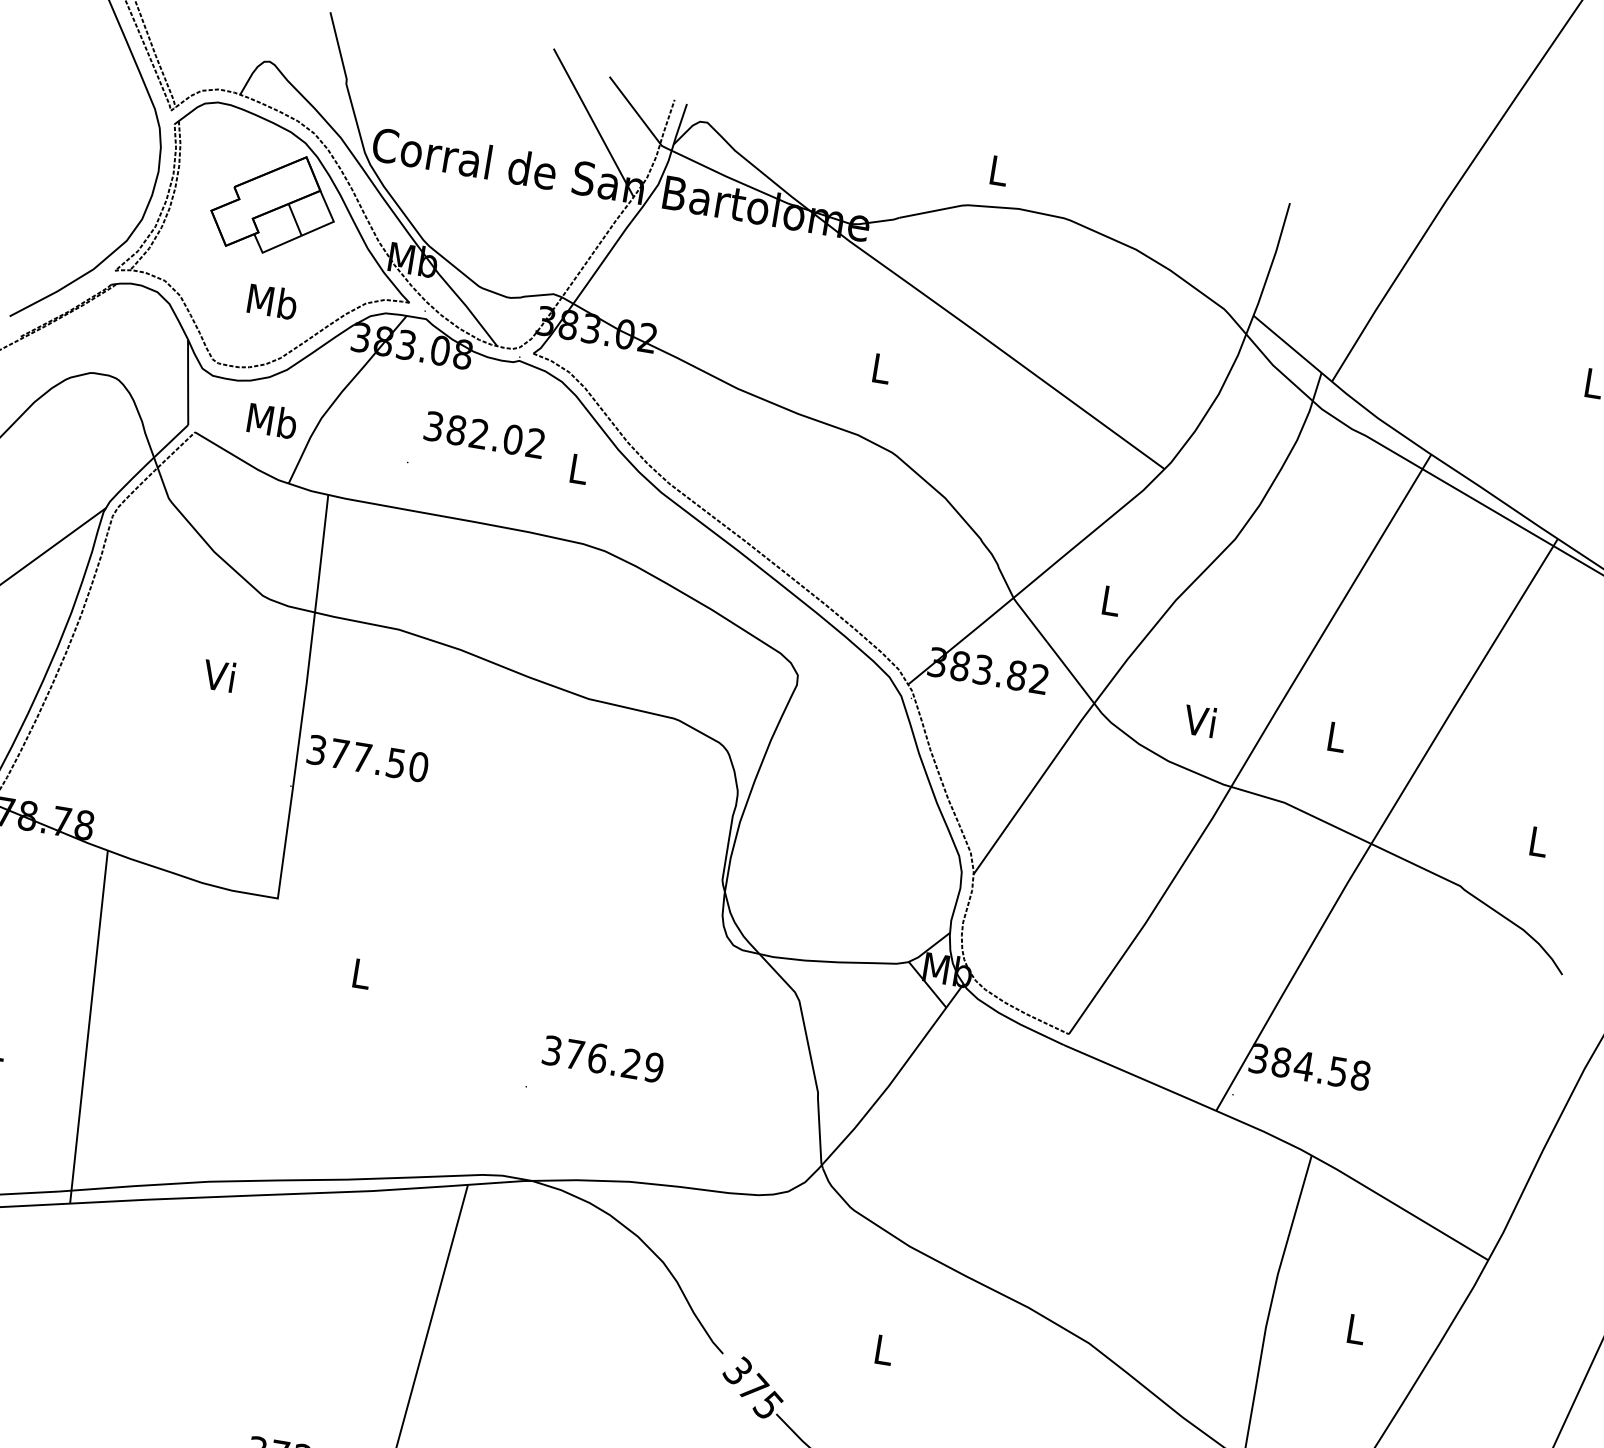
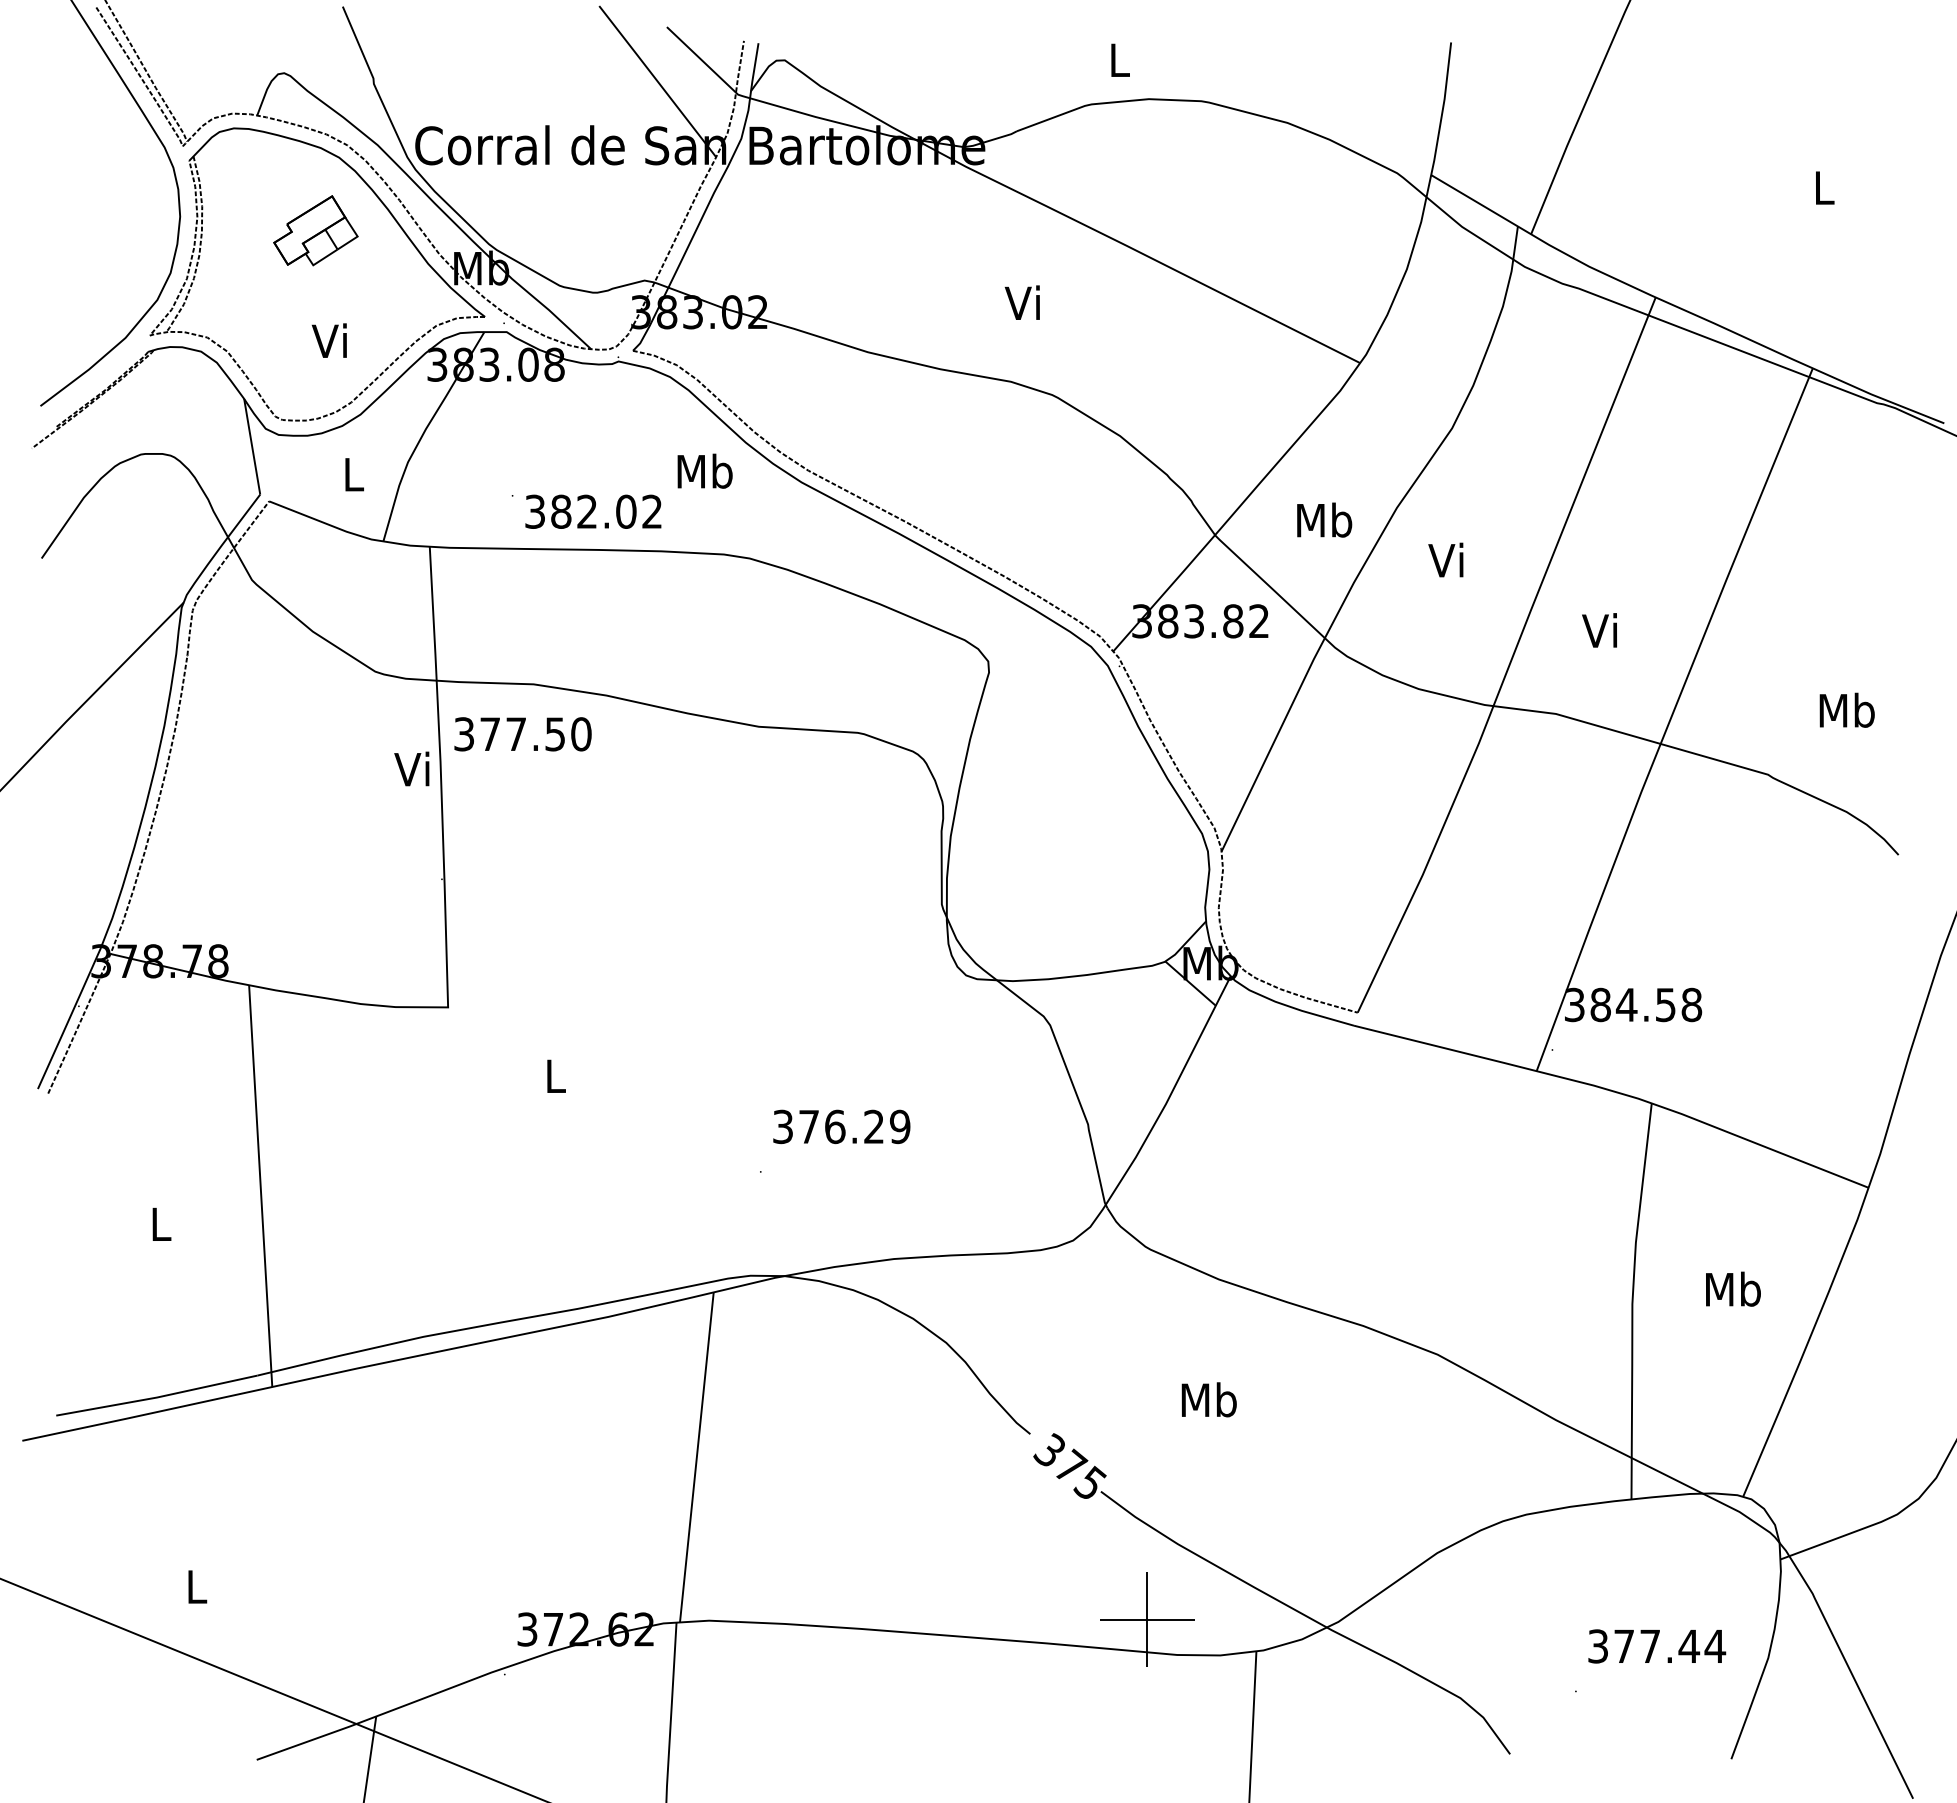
part: (274, 203) -> (315, 230), size x0.6
text: (272, 301) -> (331, 340), Mb -> Vi
text: (878, 367) -> (1021, 302), L -> Vi
text: (272, 420) -> (353, 473), Mb -> L
text: (484, 434) -> (593, 511), moved
text: (578, 468) -> (704, 470), L -> Mb
text: (1111, 600) -> (1324, 519), L -> Mb
text: (218, 675) -> (411, 768), moved
text: (1199, 720) -> (1445, 559), moved
text: (1334, 736) -> (1599, 630), L -> Vi
text: (367, 758) -> (522, 734), moved
text: (1538, 840) -> (1846, 709), L -> Mb
text: (1356, 1328) -> (1733, 1288), L -> Mb
text: (883, 1349) -> (1208, 1399), L -> Mb

